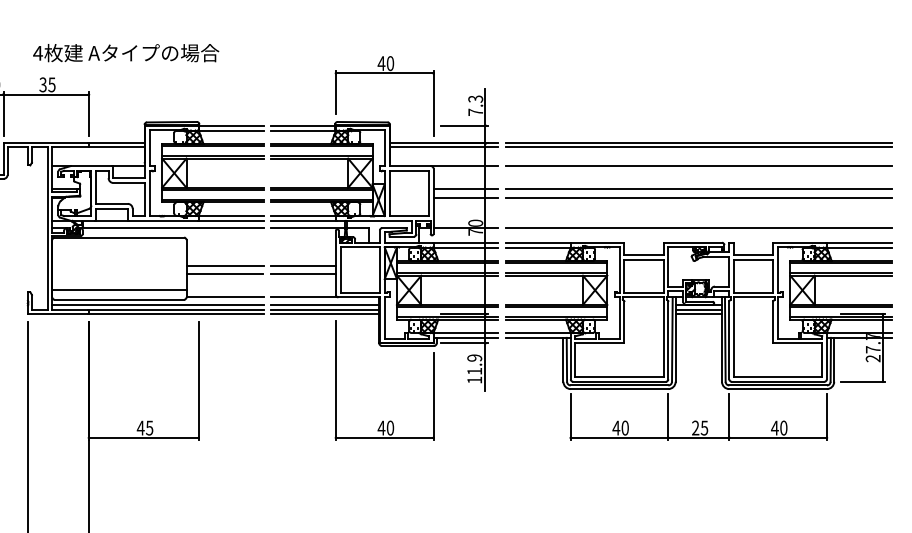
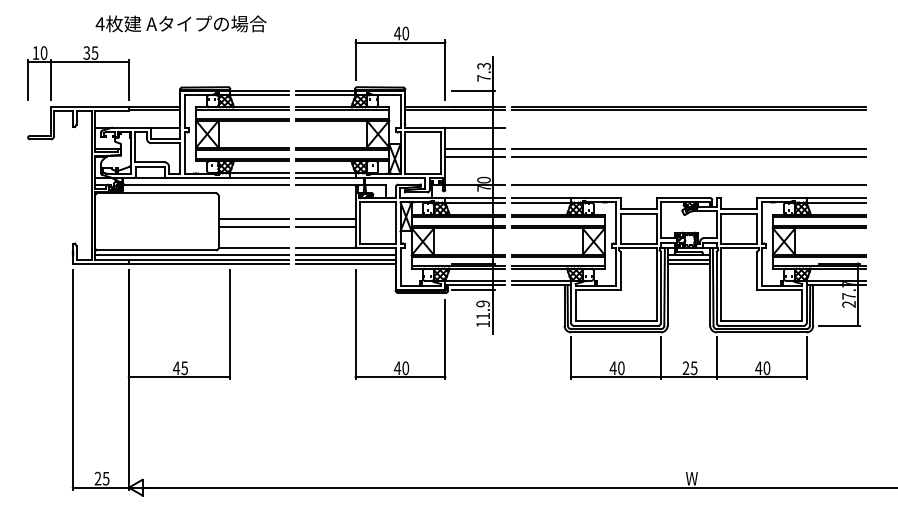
text: (125, 52) -> (180, 23), moved
line: (698, 165) -> (688, 127), removed
line: (118, 290) -> (156, 241), removed

